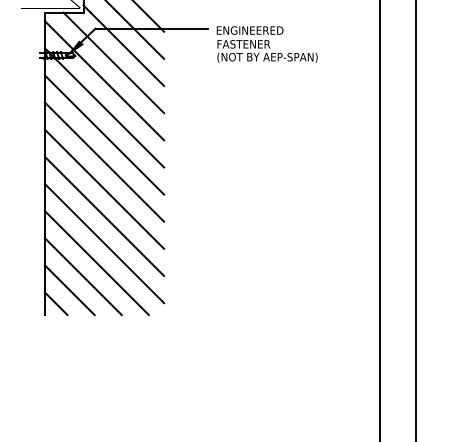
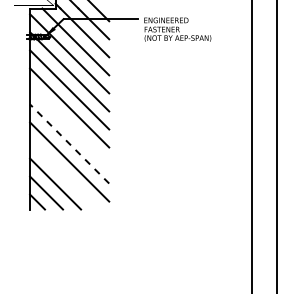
line: (104, 188) -> (69, 125), removed
line: (104, 217) -> (69, 144), solid -> dashed
line: (96, 262) -> (64, 174), removed

